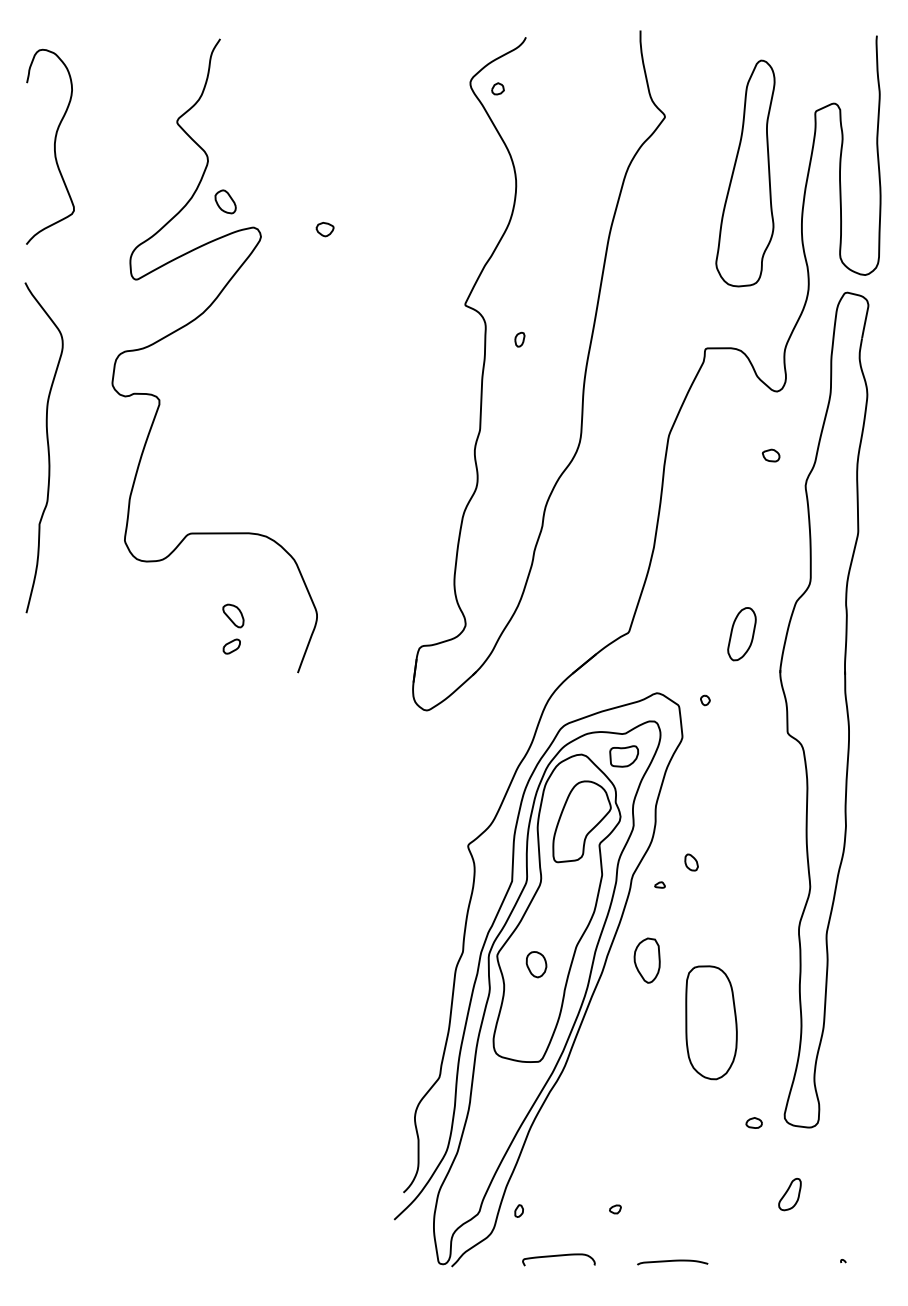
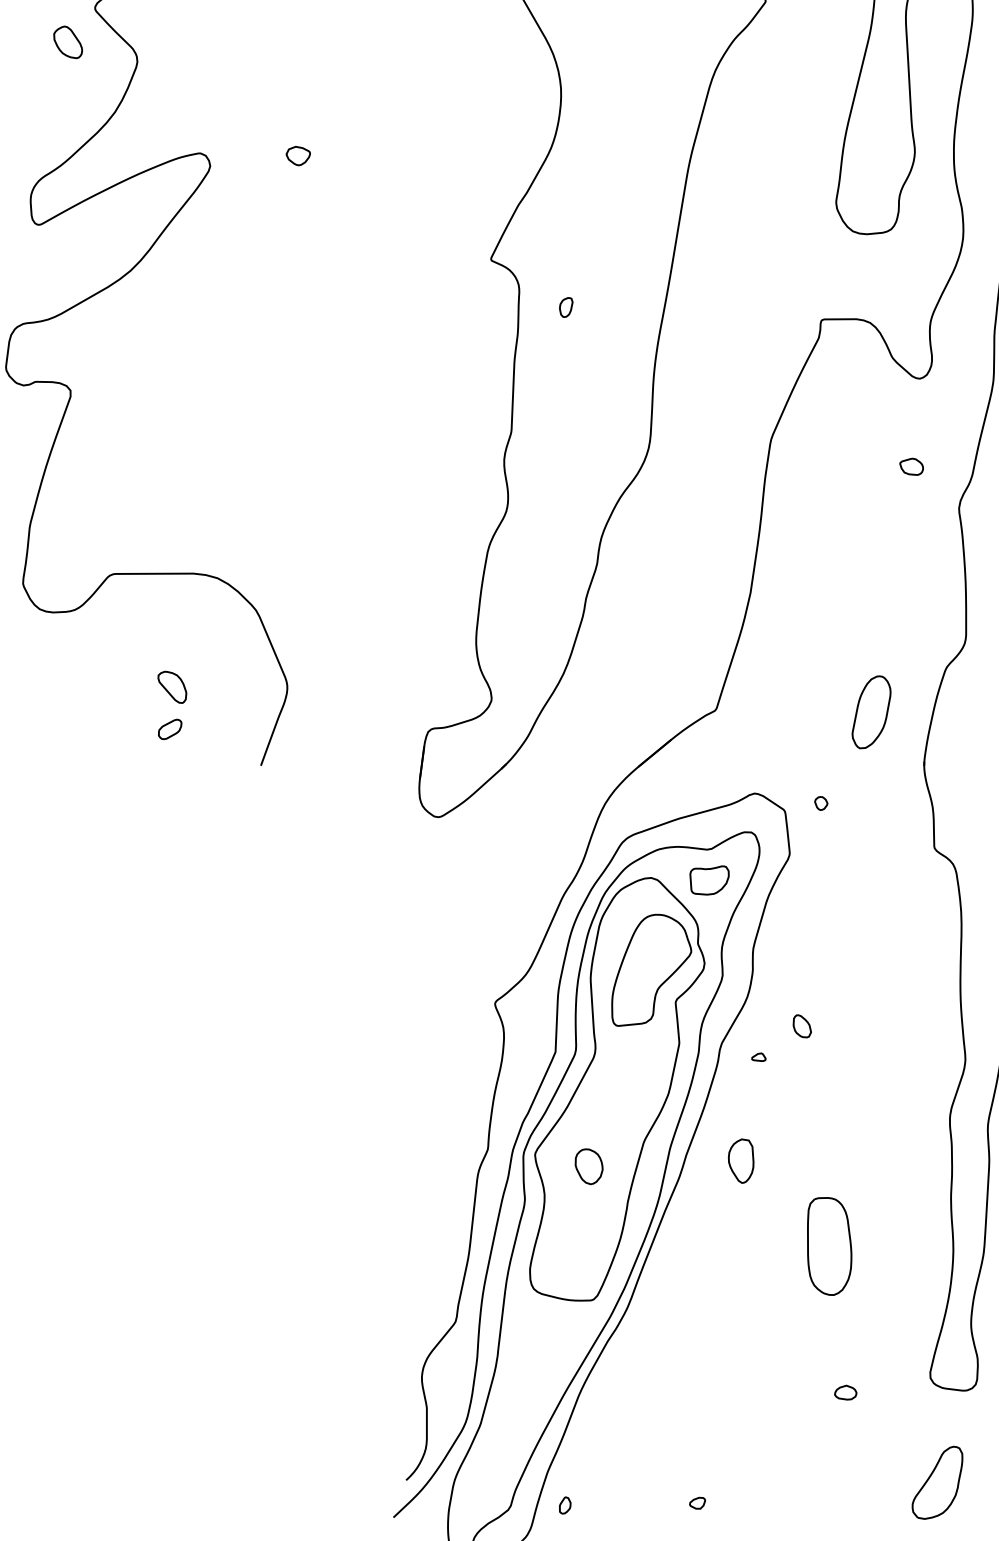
part: (225, 201) -> (67, 41), moved
part: (646, 960) -> (740, 1160), size x0.71
part: (711, 1022) -> (829, 1246), size x0.62
part: (753, 1122) -> (844, 1391), moved
part: (789, 1194) -> (936, 1482), size x1.67

